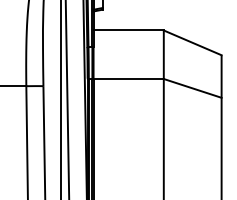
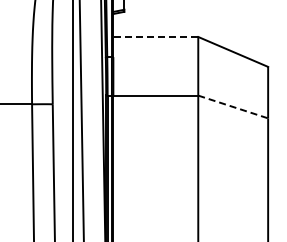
line: (128, 30) -> (155, 36), solid -> dashed
line: (192, 88) -> (233, 106), solid -> dashed

